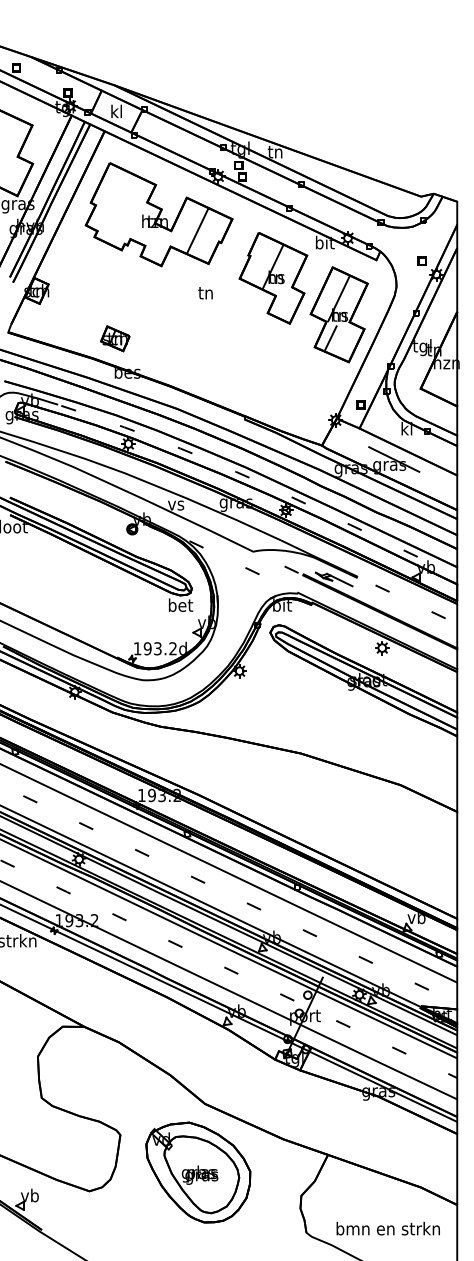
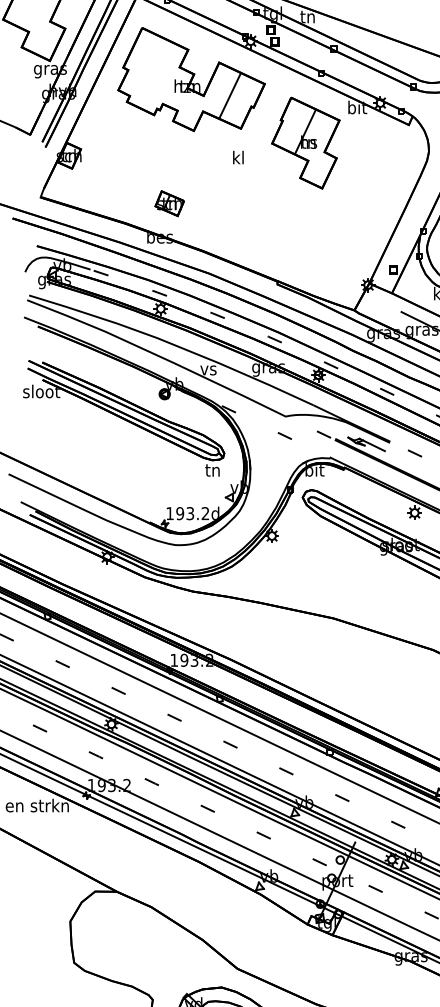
text: (205, 292) -> (237, 157), tn -> kl
part: (338, 314) -> (370, 179), removed
part: (115, 338) -> (169, 203), moved
text: (180, 604) -> (212, 469), bet -> tn

